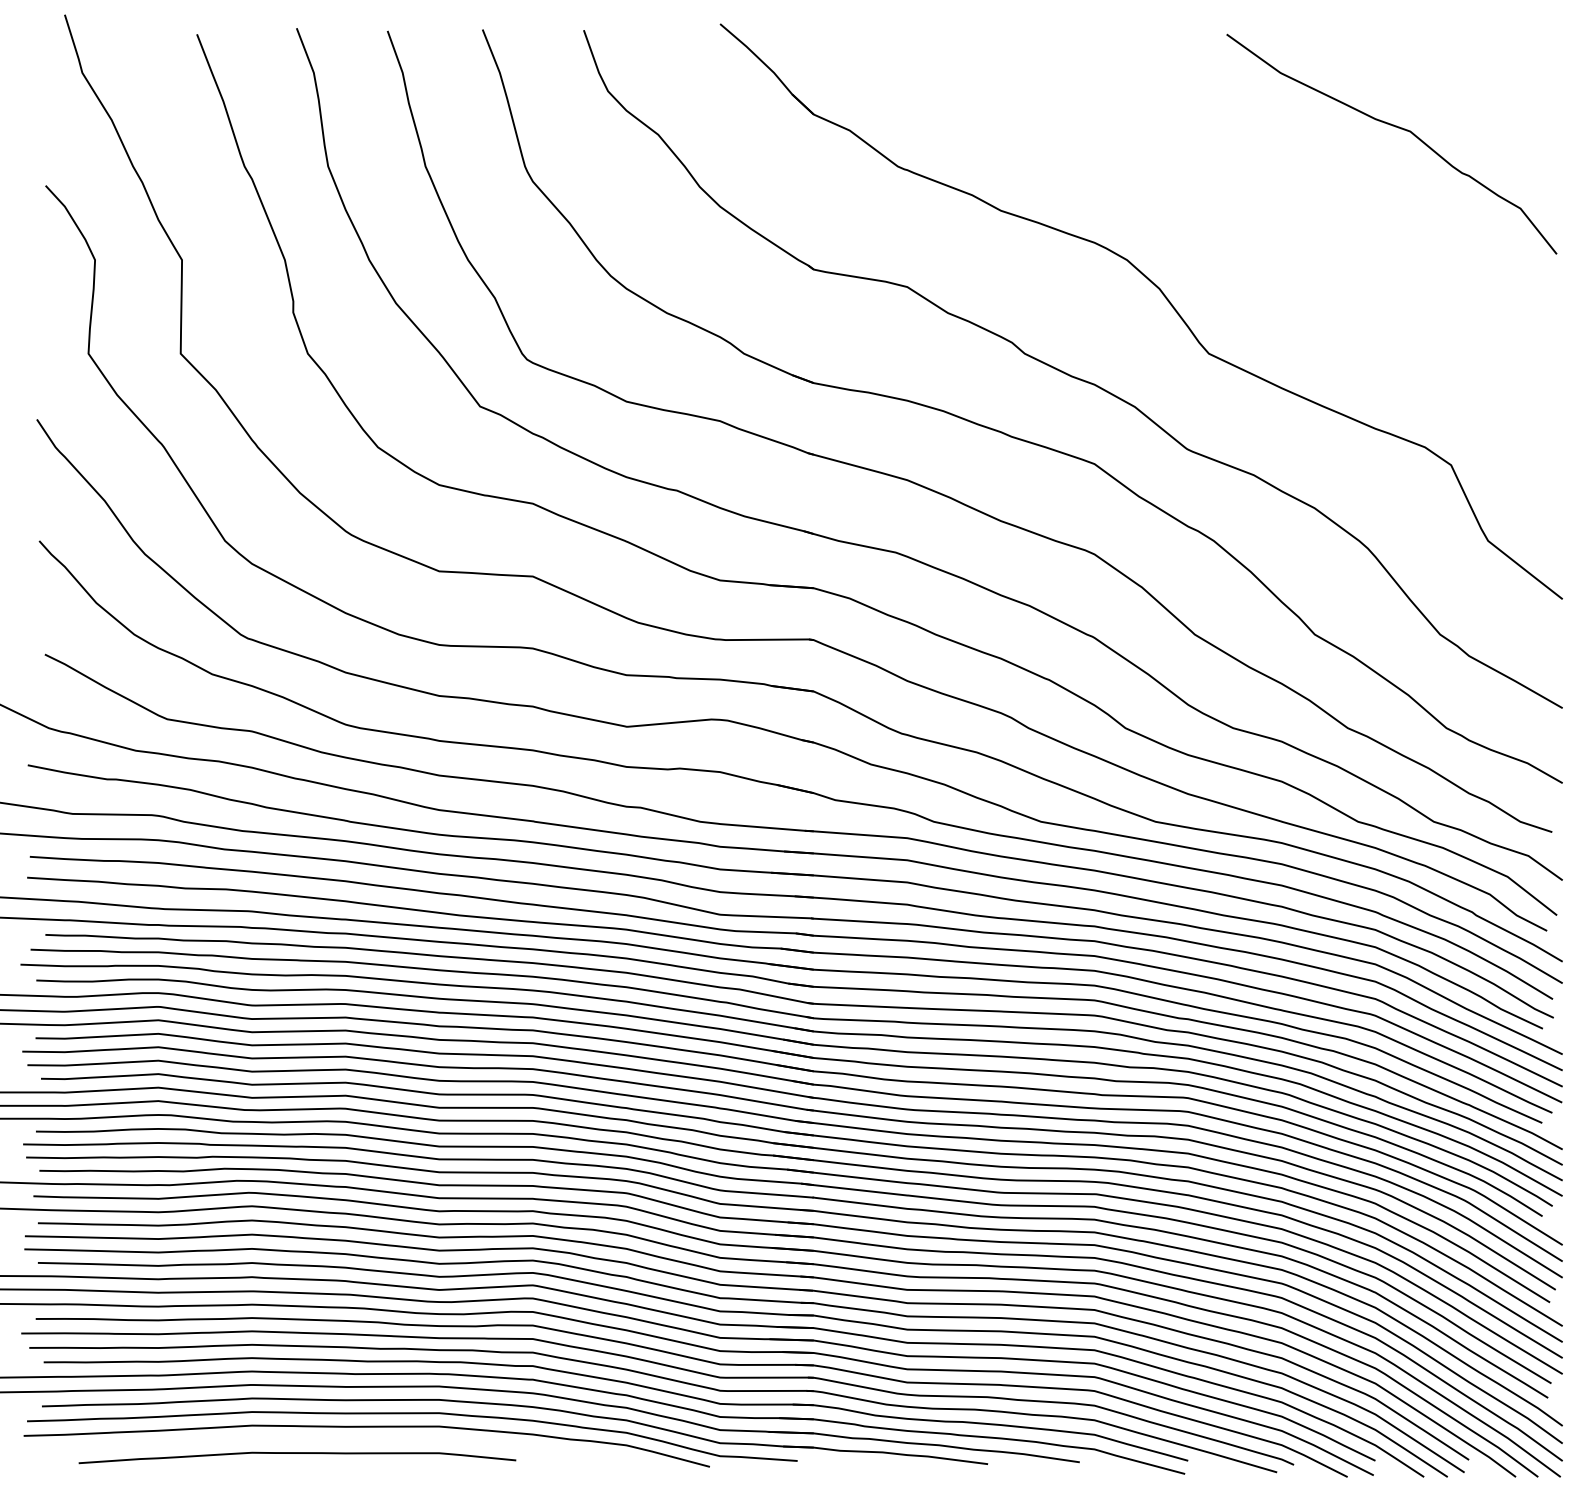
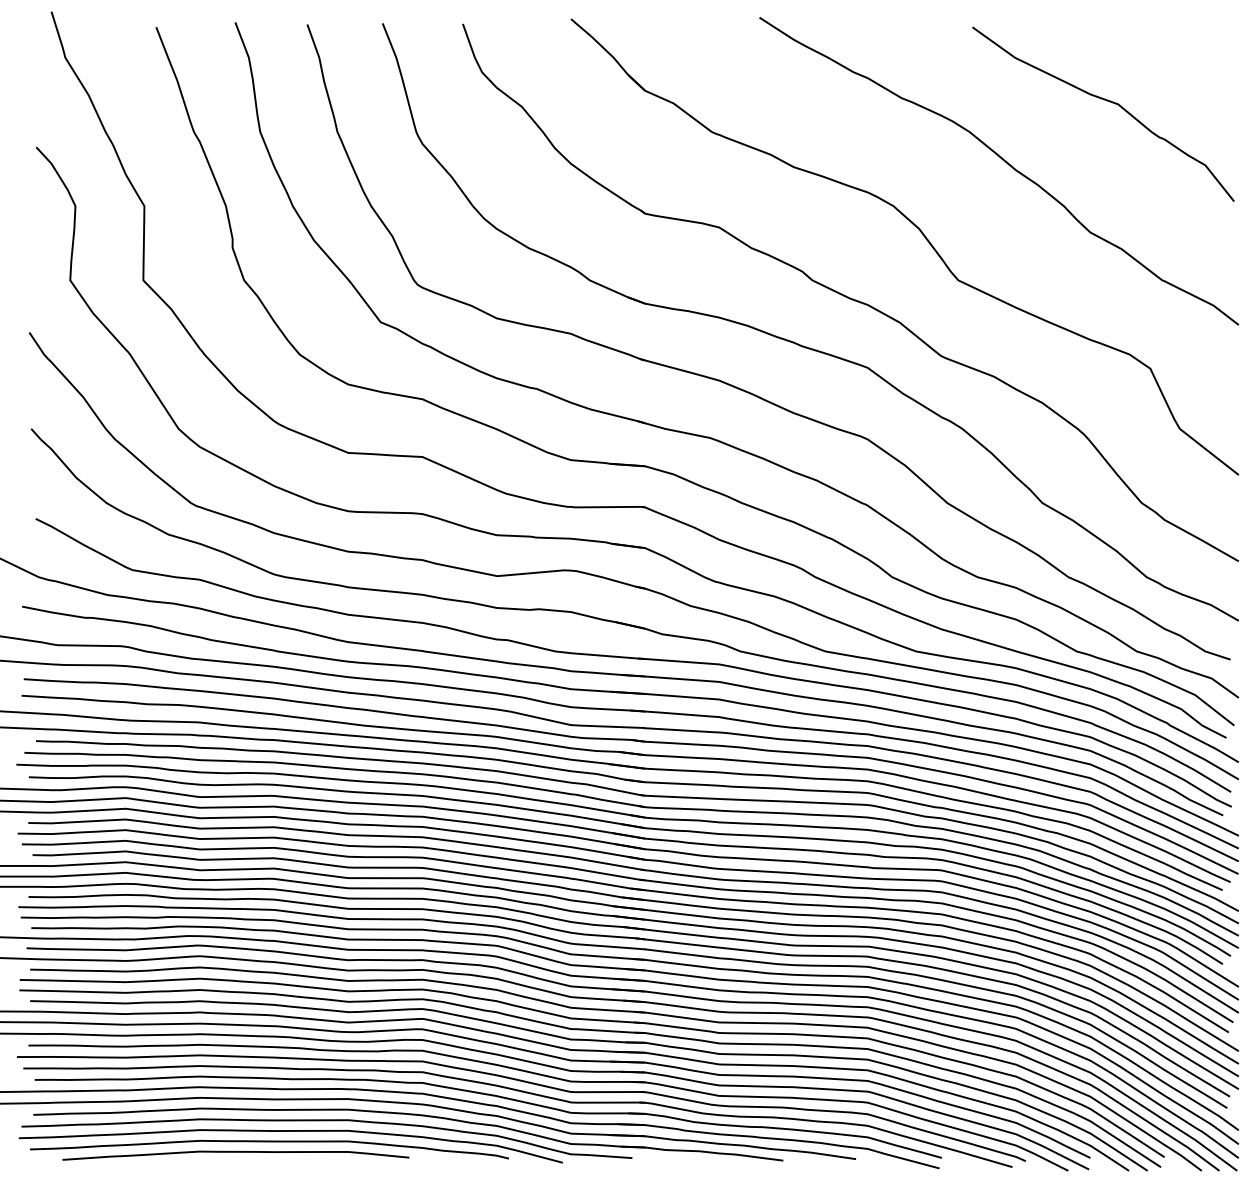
curve: (1268, 205) -> (1005, 162), added
curve: (339, 1440) -> (269, 1141), added

